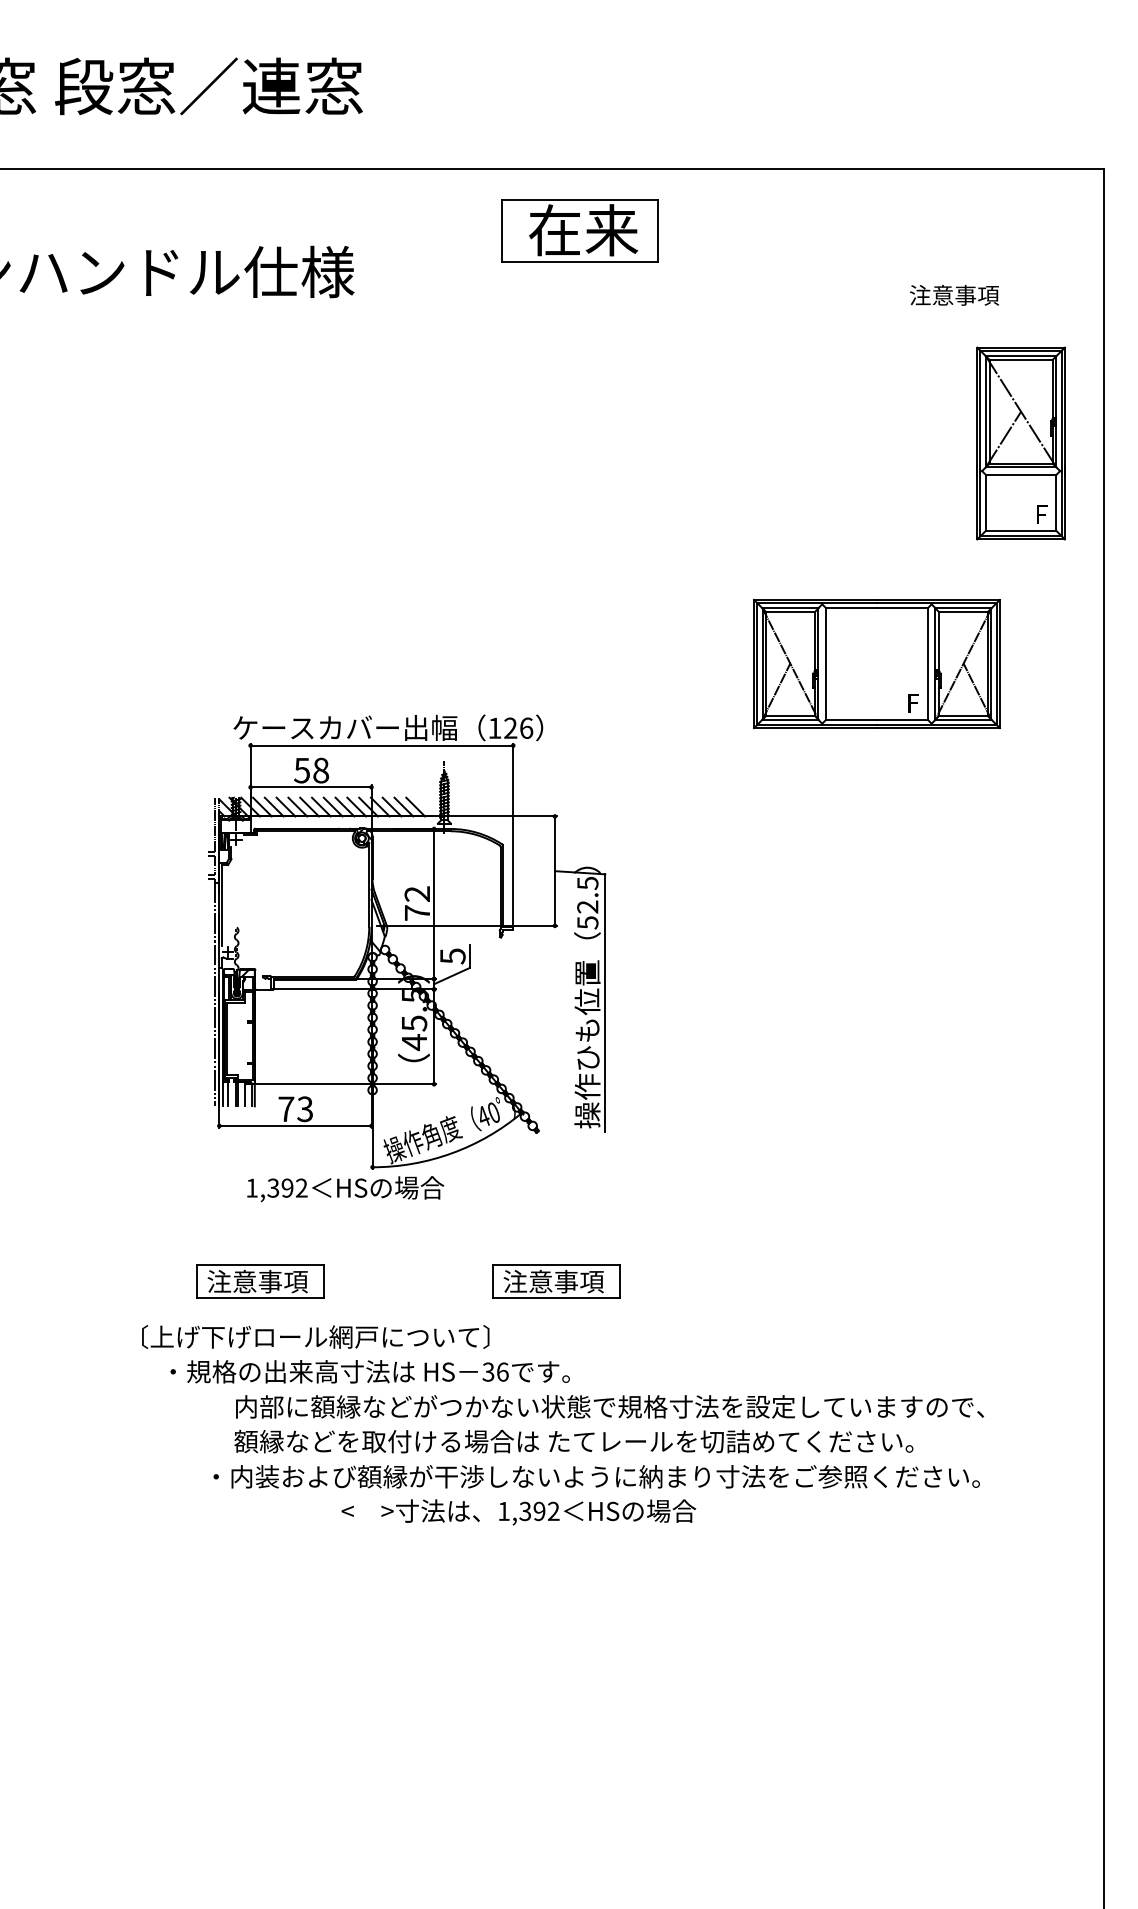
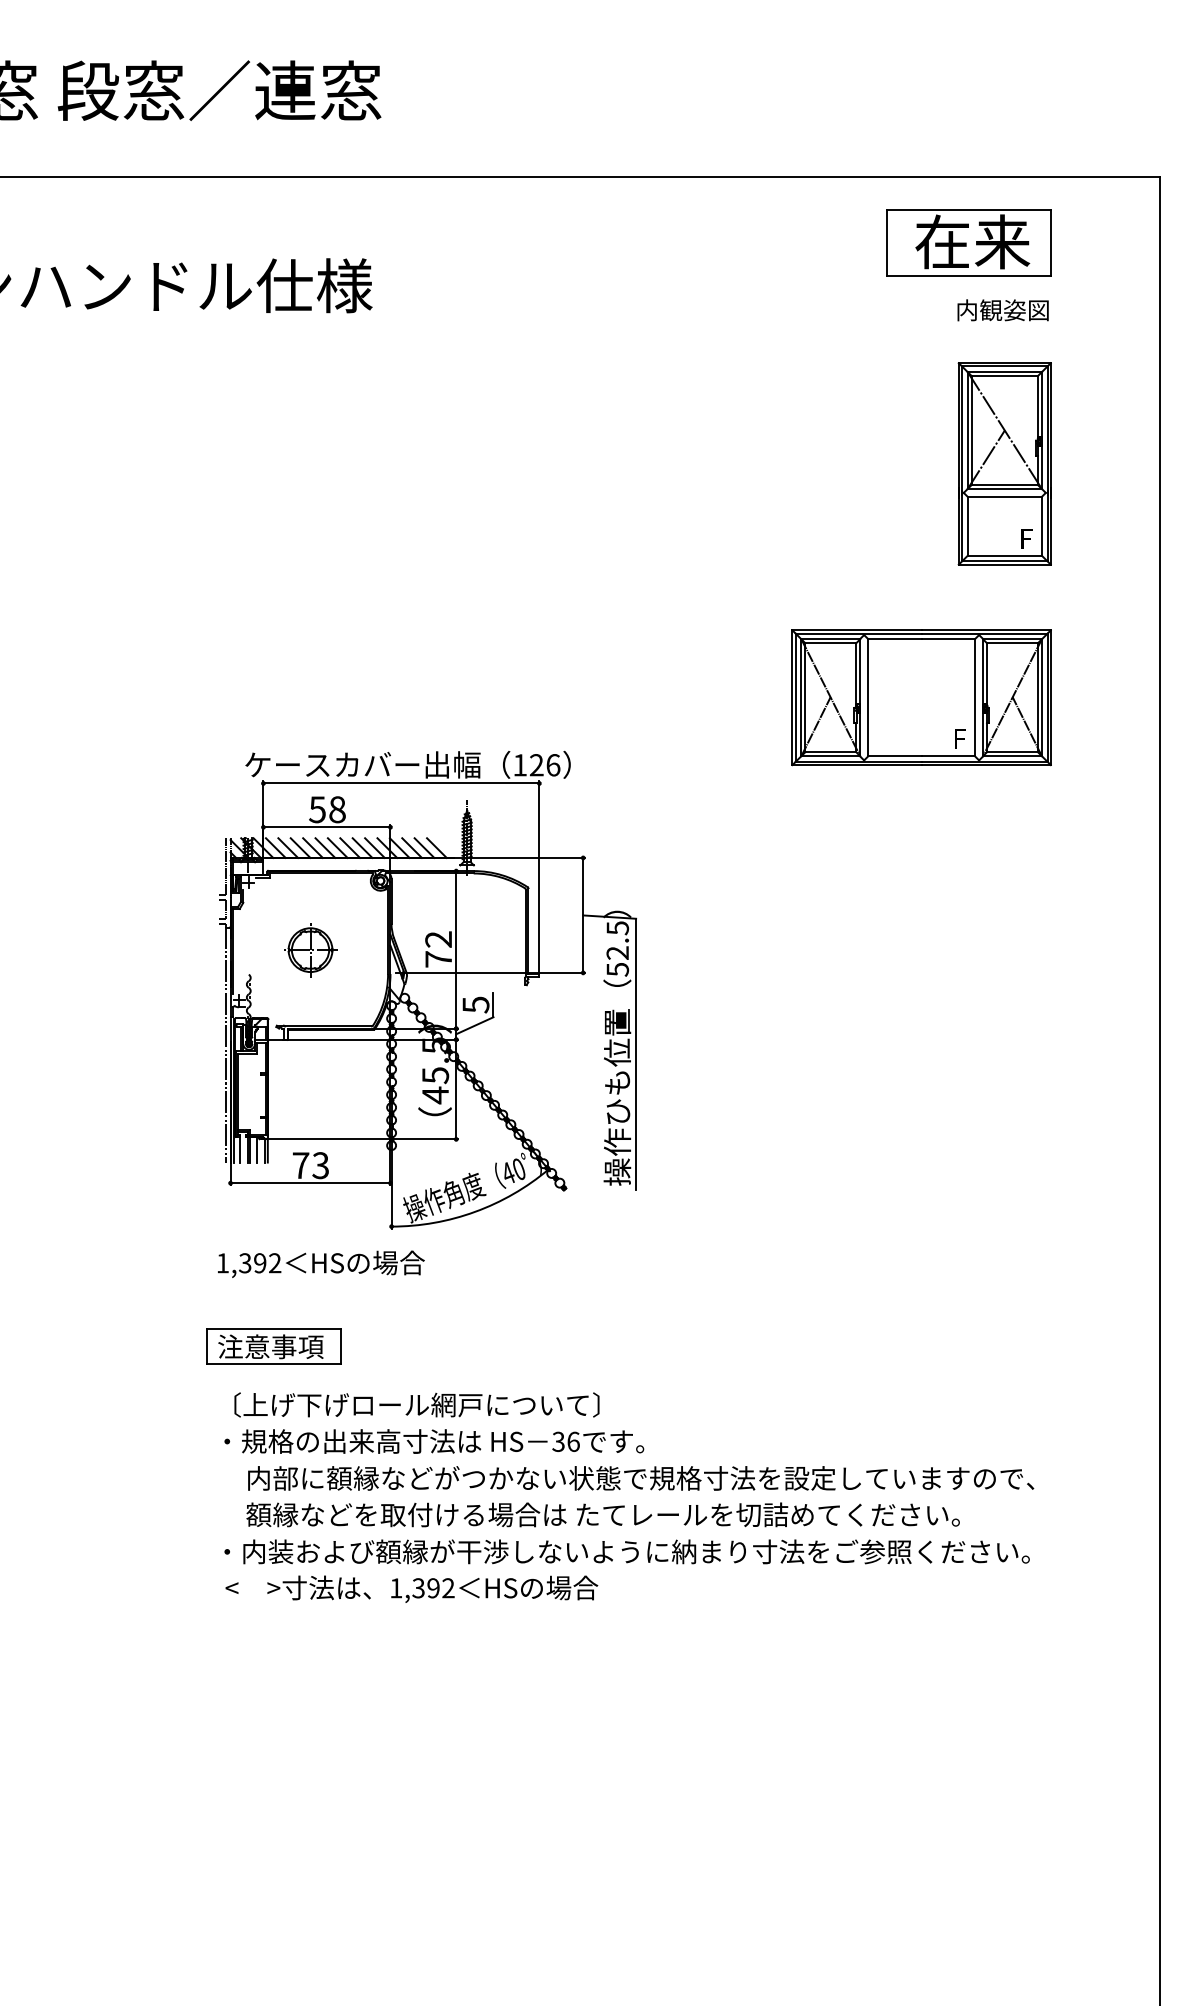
part: (579, 230) -> (968, 242), moved
text: (954, 295) -> (1003, 310), 注意事項 -> 内観姿図
part: (1020, 443) -> (1004, 463), moved
part: (295, 904) -> (310, 950), added
text: (345, 1189) -> (321, 1264), moved
part: (556, 1281) -> (584, 1346), removed
text: (315, 1336) -> (416, 1404), moved
text: (369, 1371) -> (433, 1441), moved
text: (518, 1512) -> (411, 1589), moved

